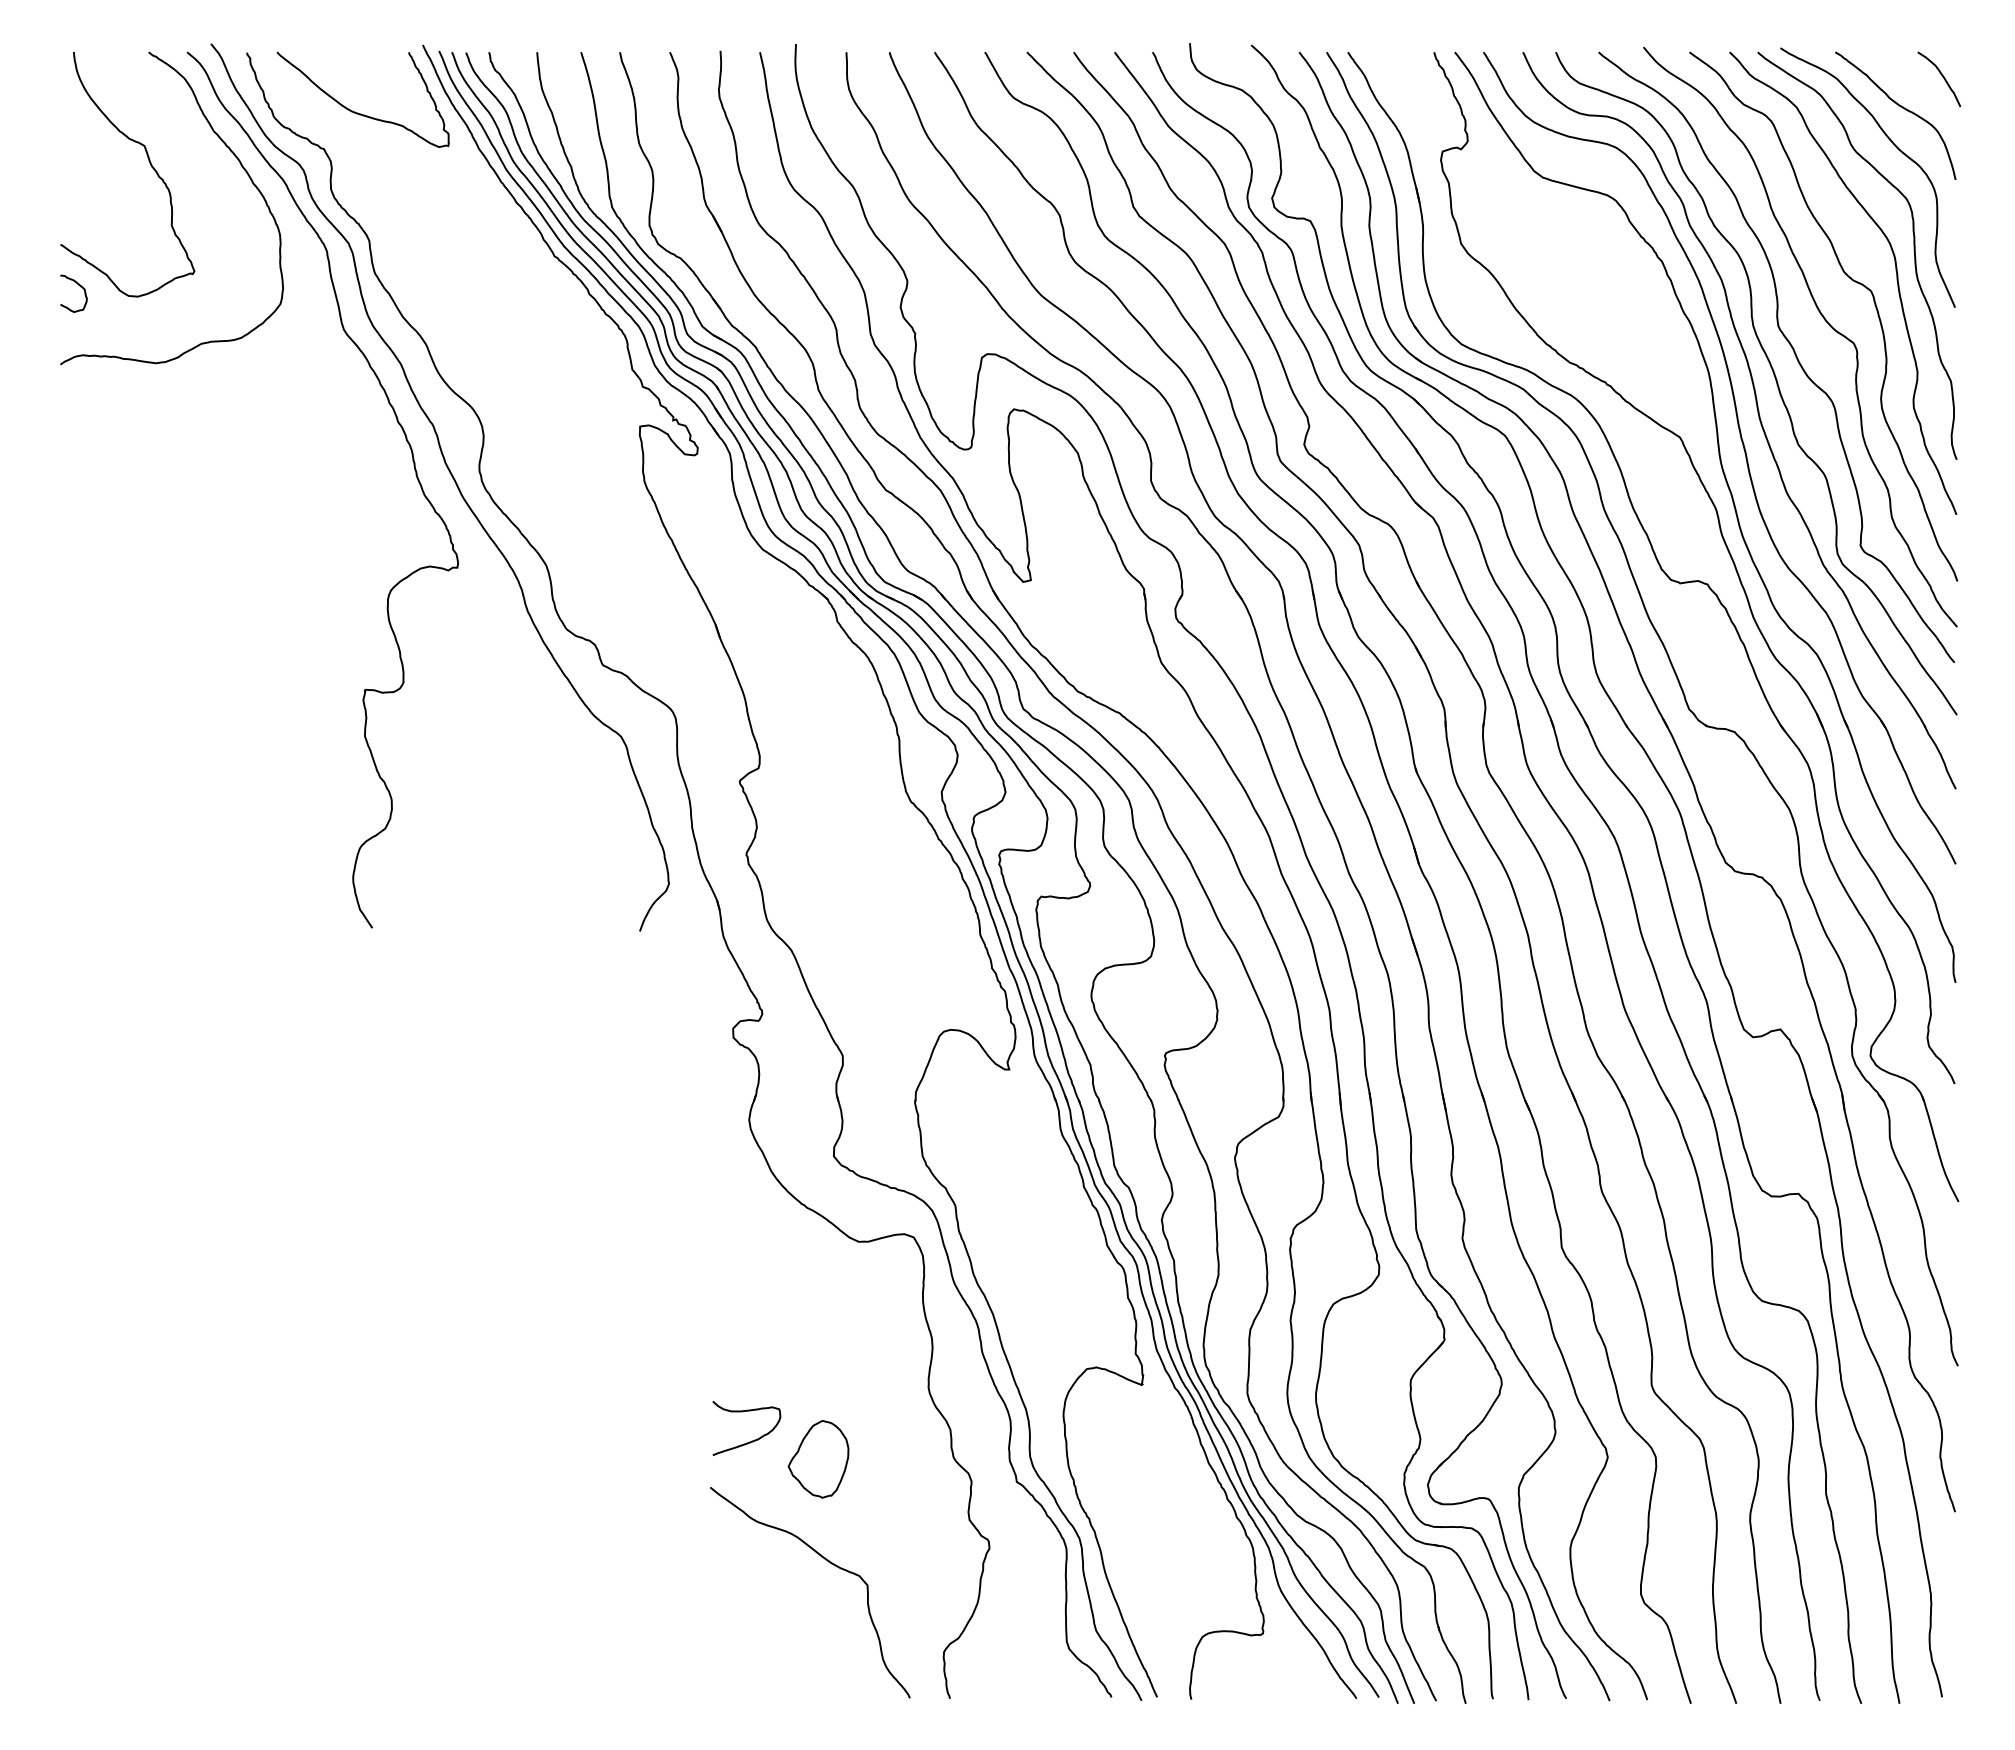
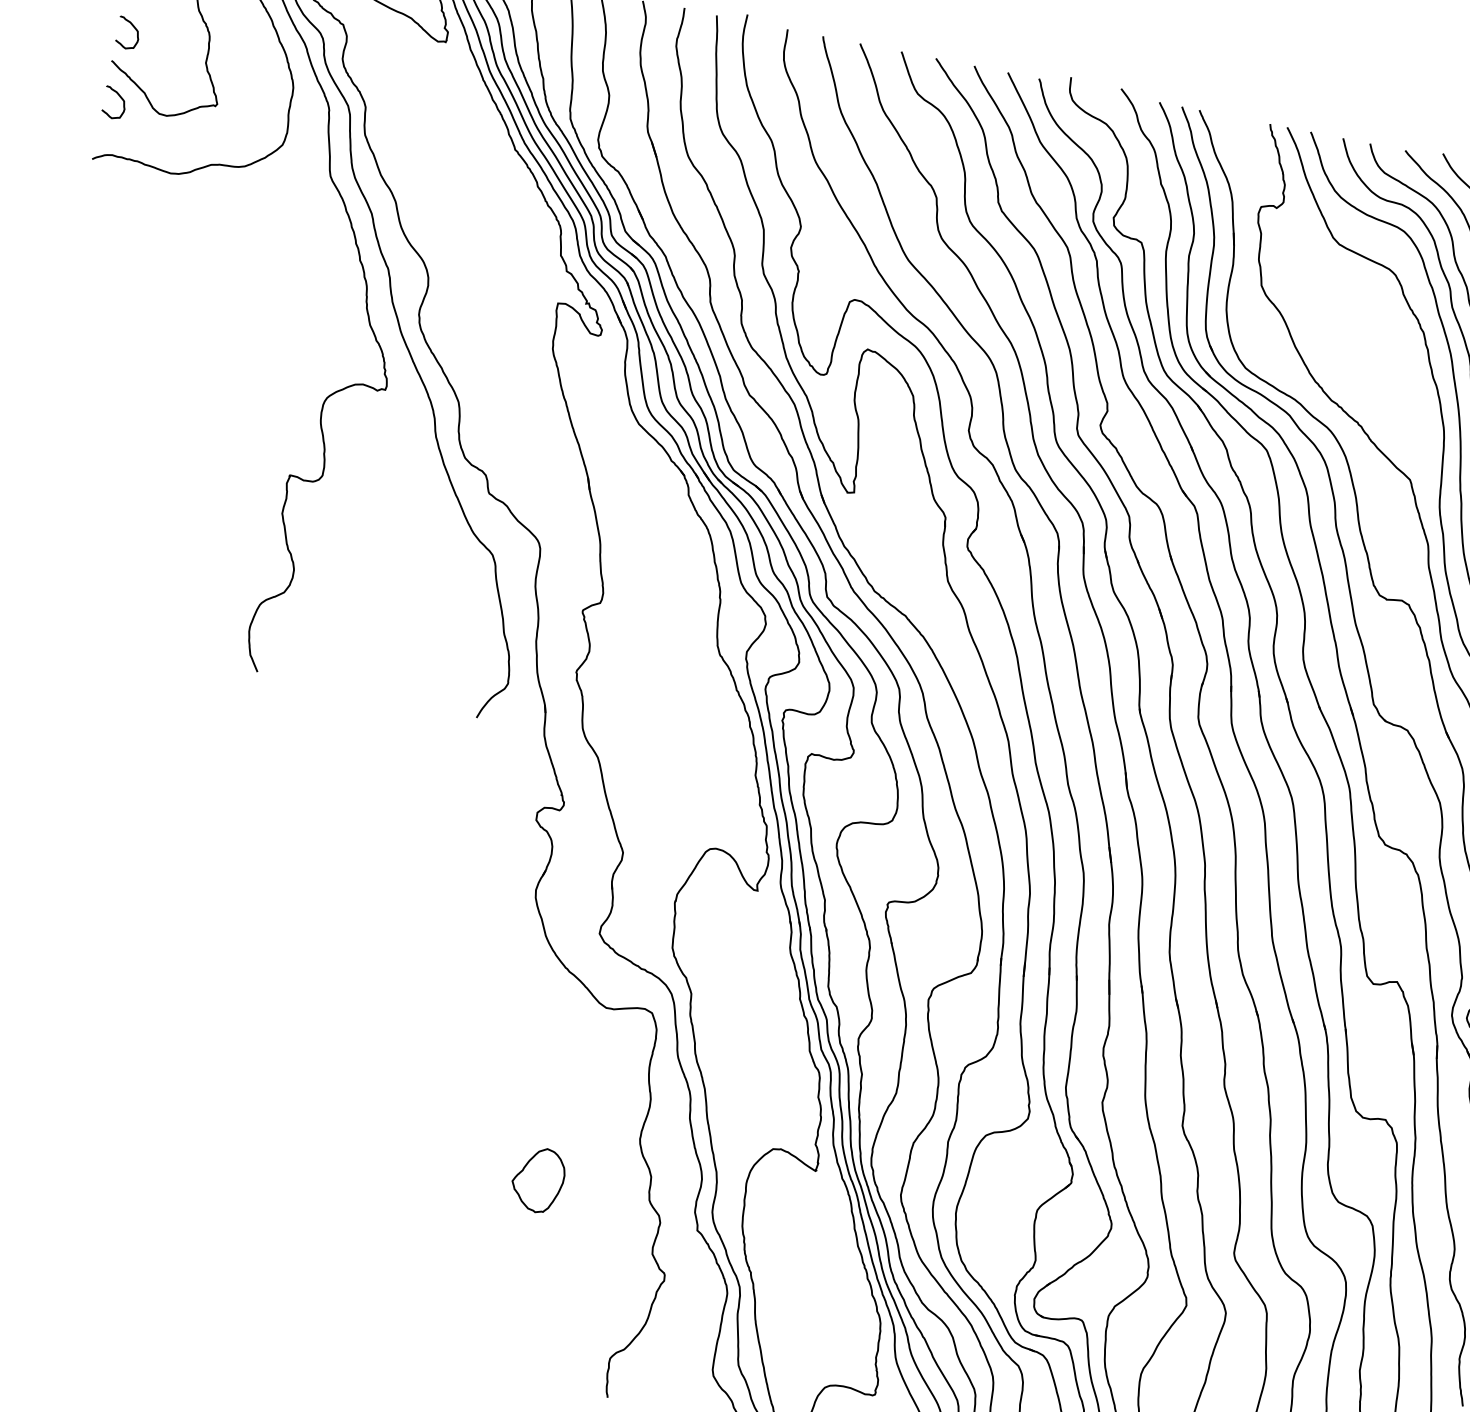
curve: (79, 201) -> (134, 28), added
curve: (749, 1441) -> (484, 1154), removed
curve: (828, 1562) -> (529, 1266), removed

